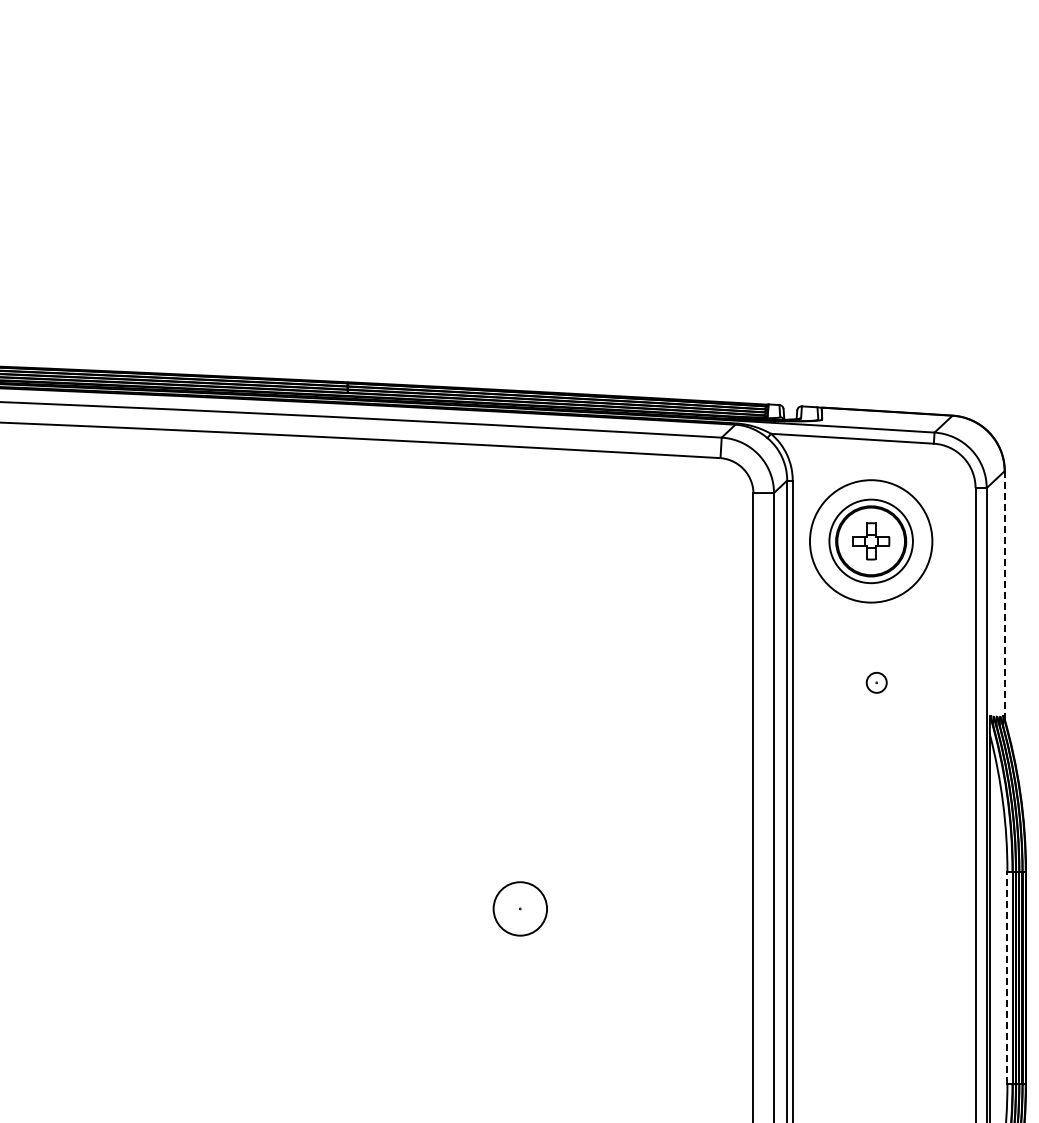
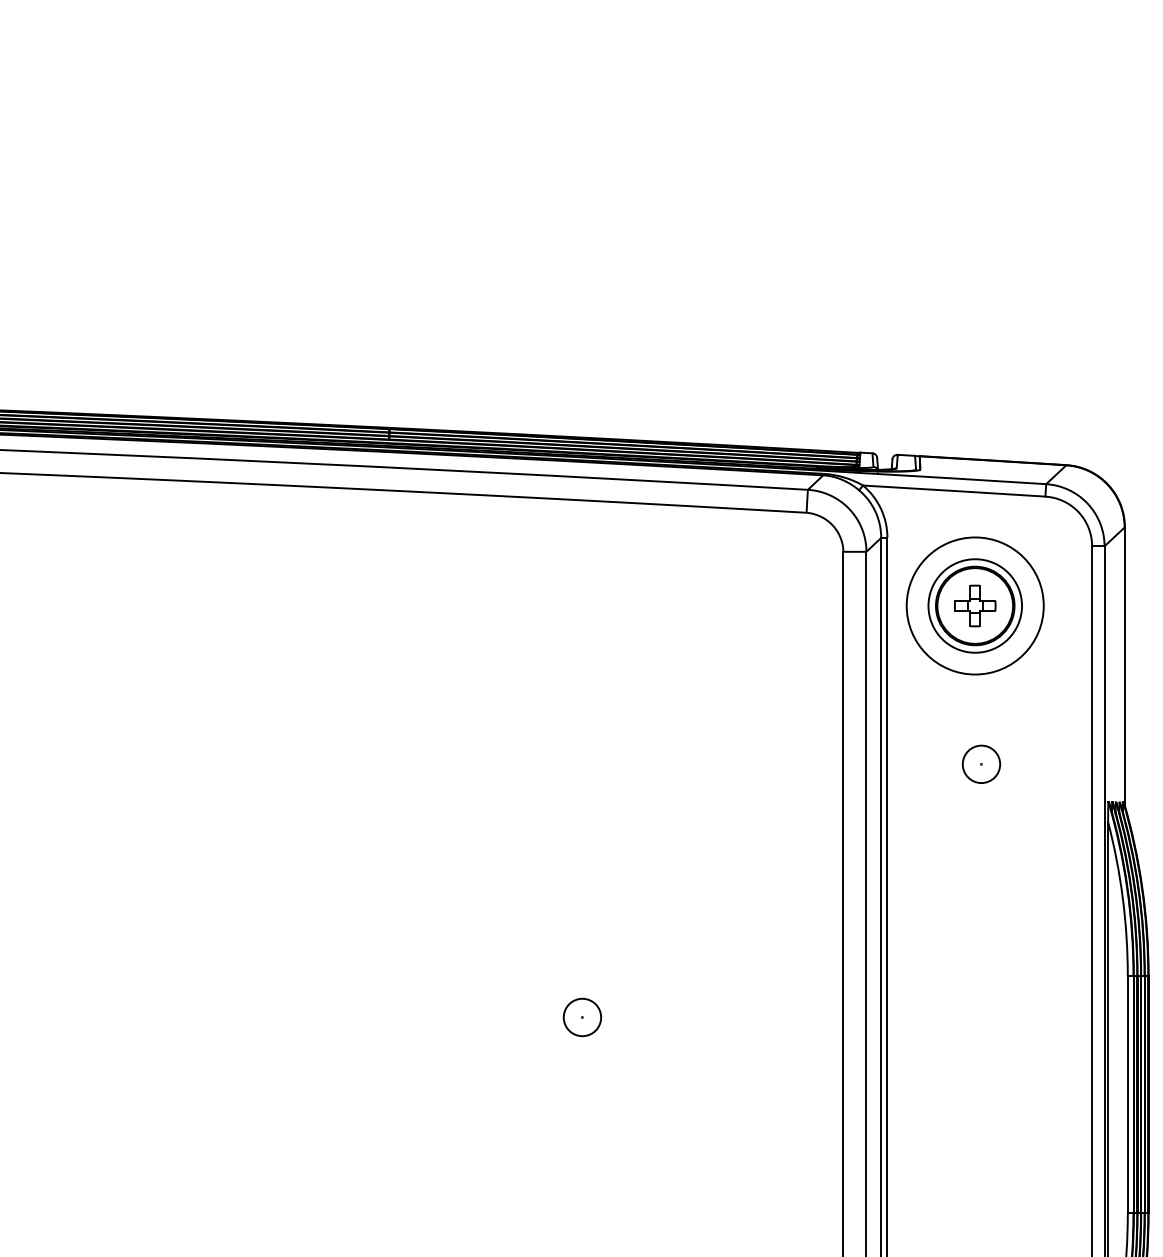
line: (1004, 595) -> (1124, 666), dashed -> solid
circle: (876, 682) -> (981, 763), size x1.67
circle: (520, 908) -> (582, 1017), size x0.62
line: (1007, 977) -> (1127, 1094), dashed -> solid

